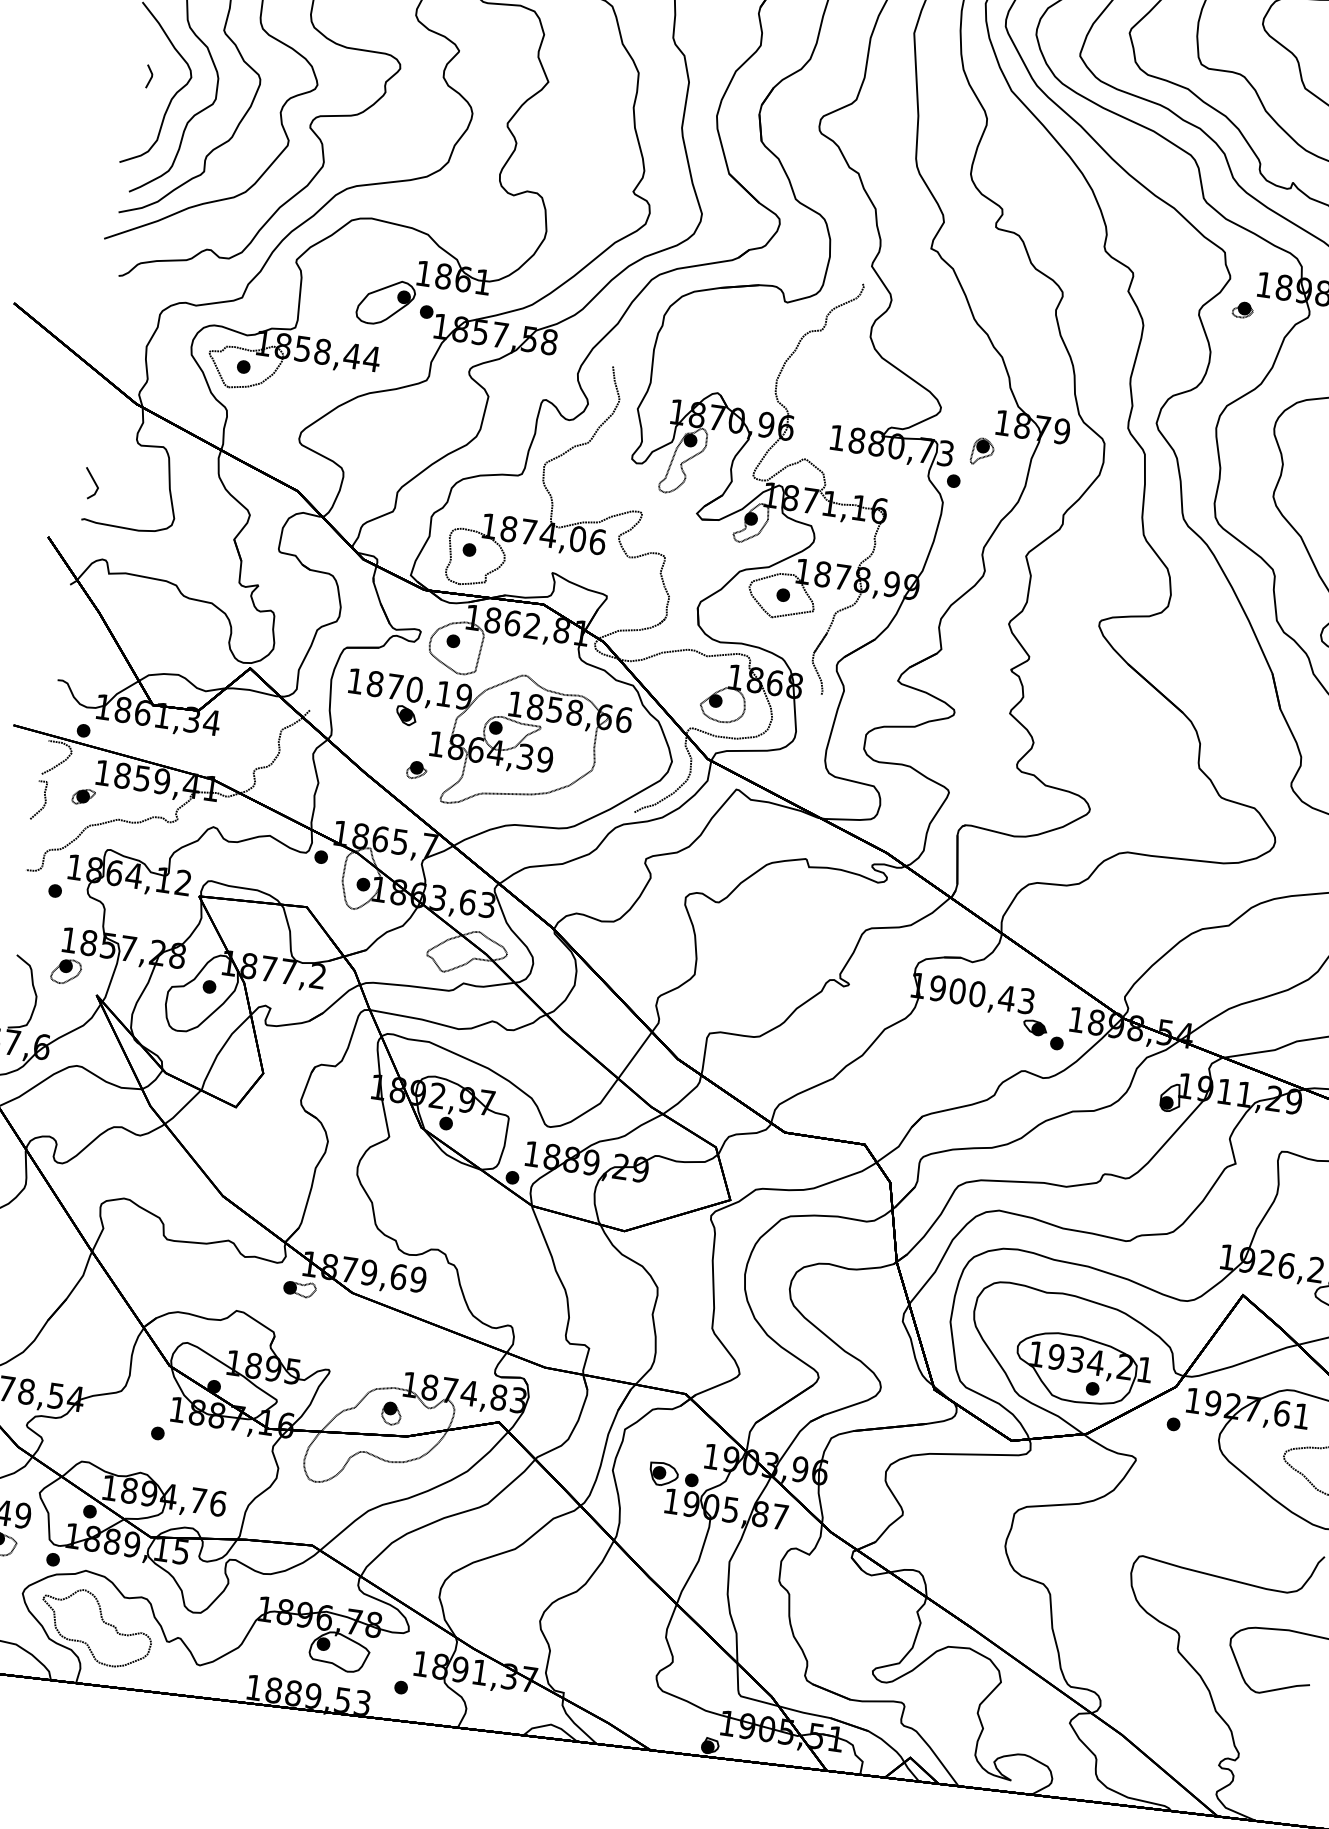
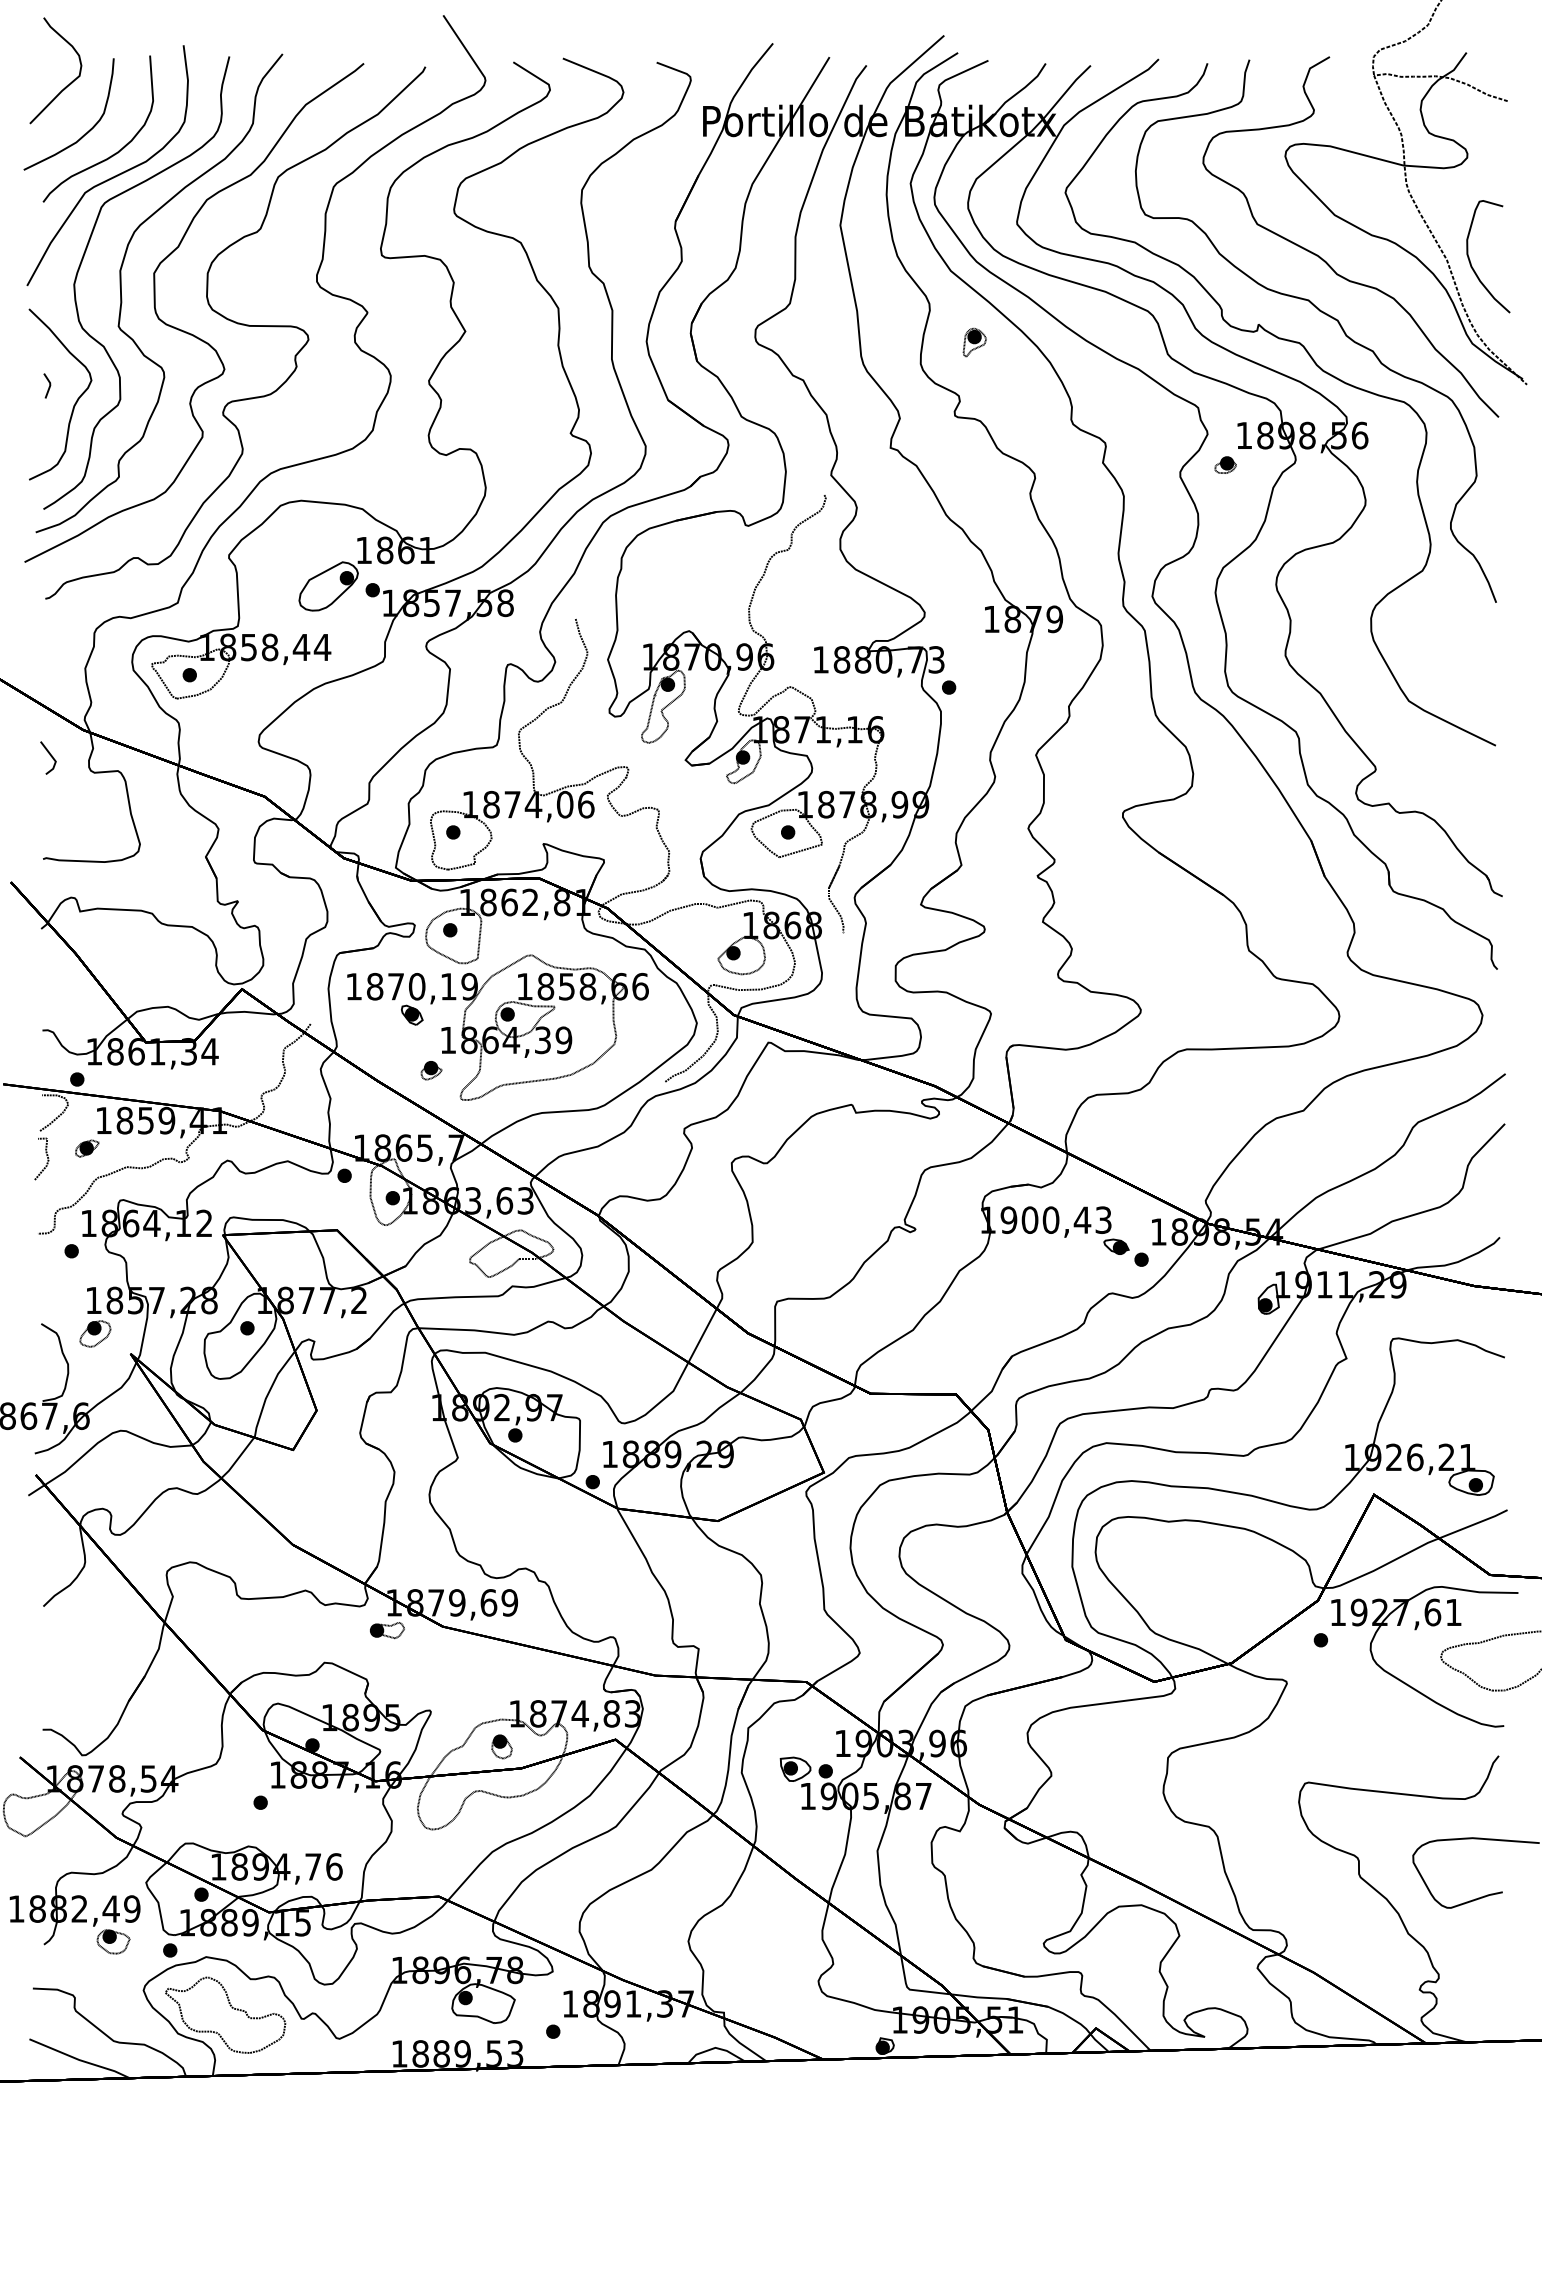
part: (982, 451) -> (974, 342), moved
line: (93, 482) -> (50, 756), moved
part: (1082, 1369) -> (1217, 1596), removed

